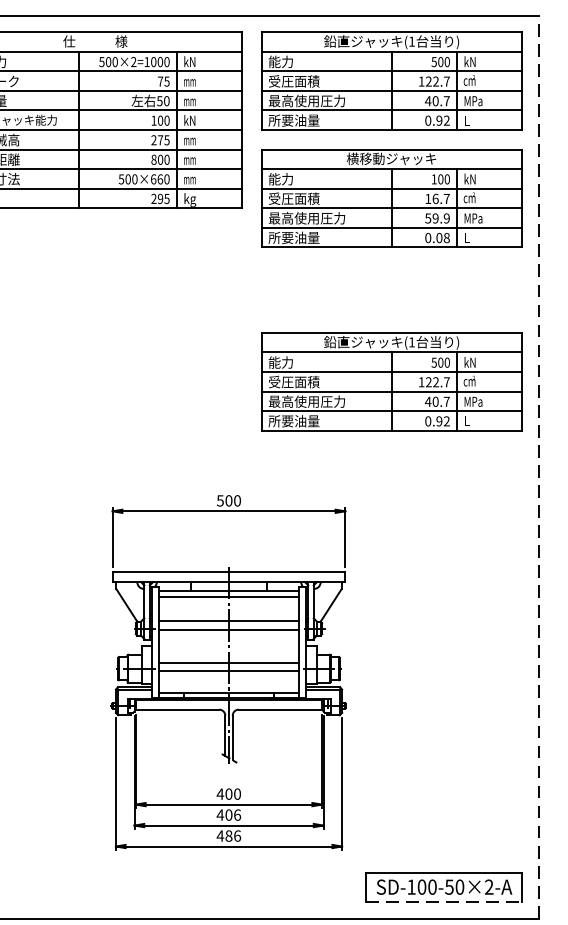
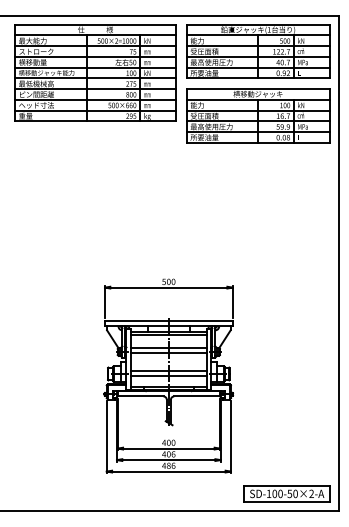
part: (392, 381) -> (258, 216), removed
line: (538, 467) -> (338, 263), dashed -> solid
line: (443, 902) -> (286, 502), dashed -> solid

